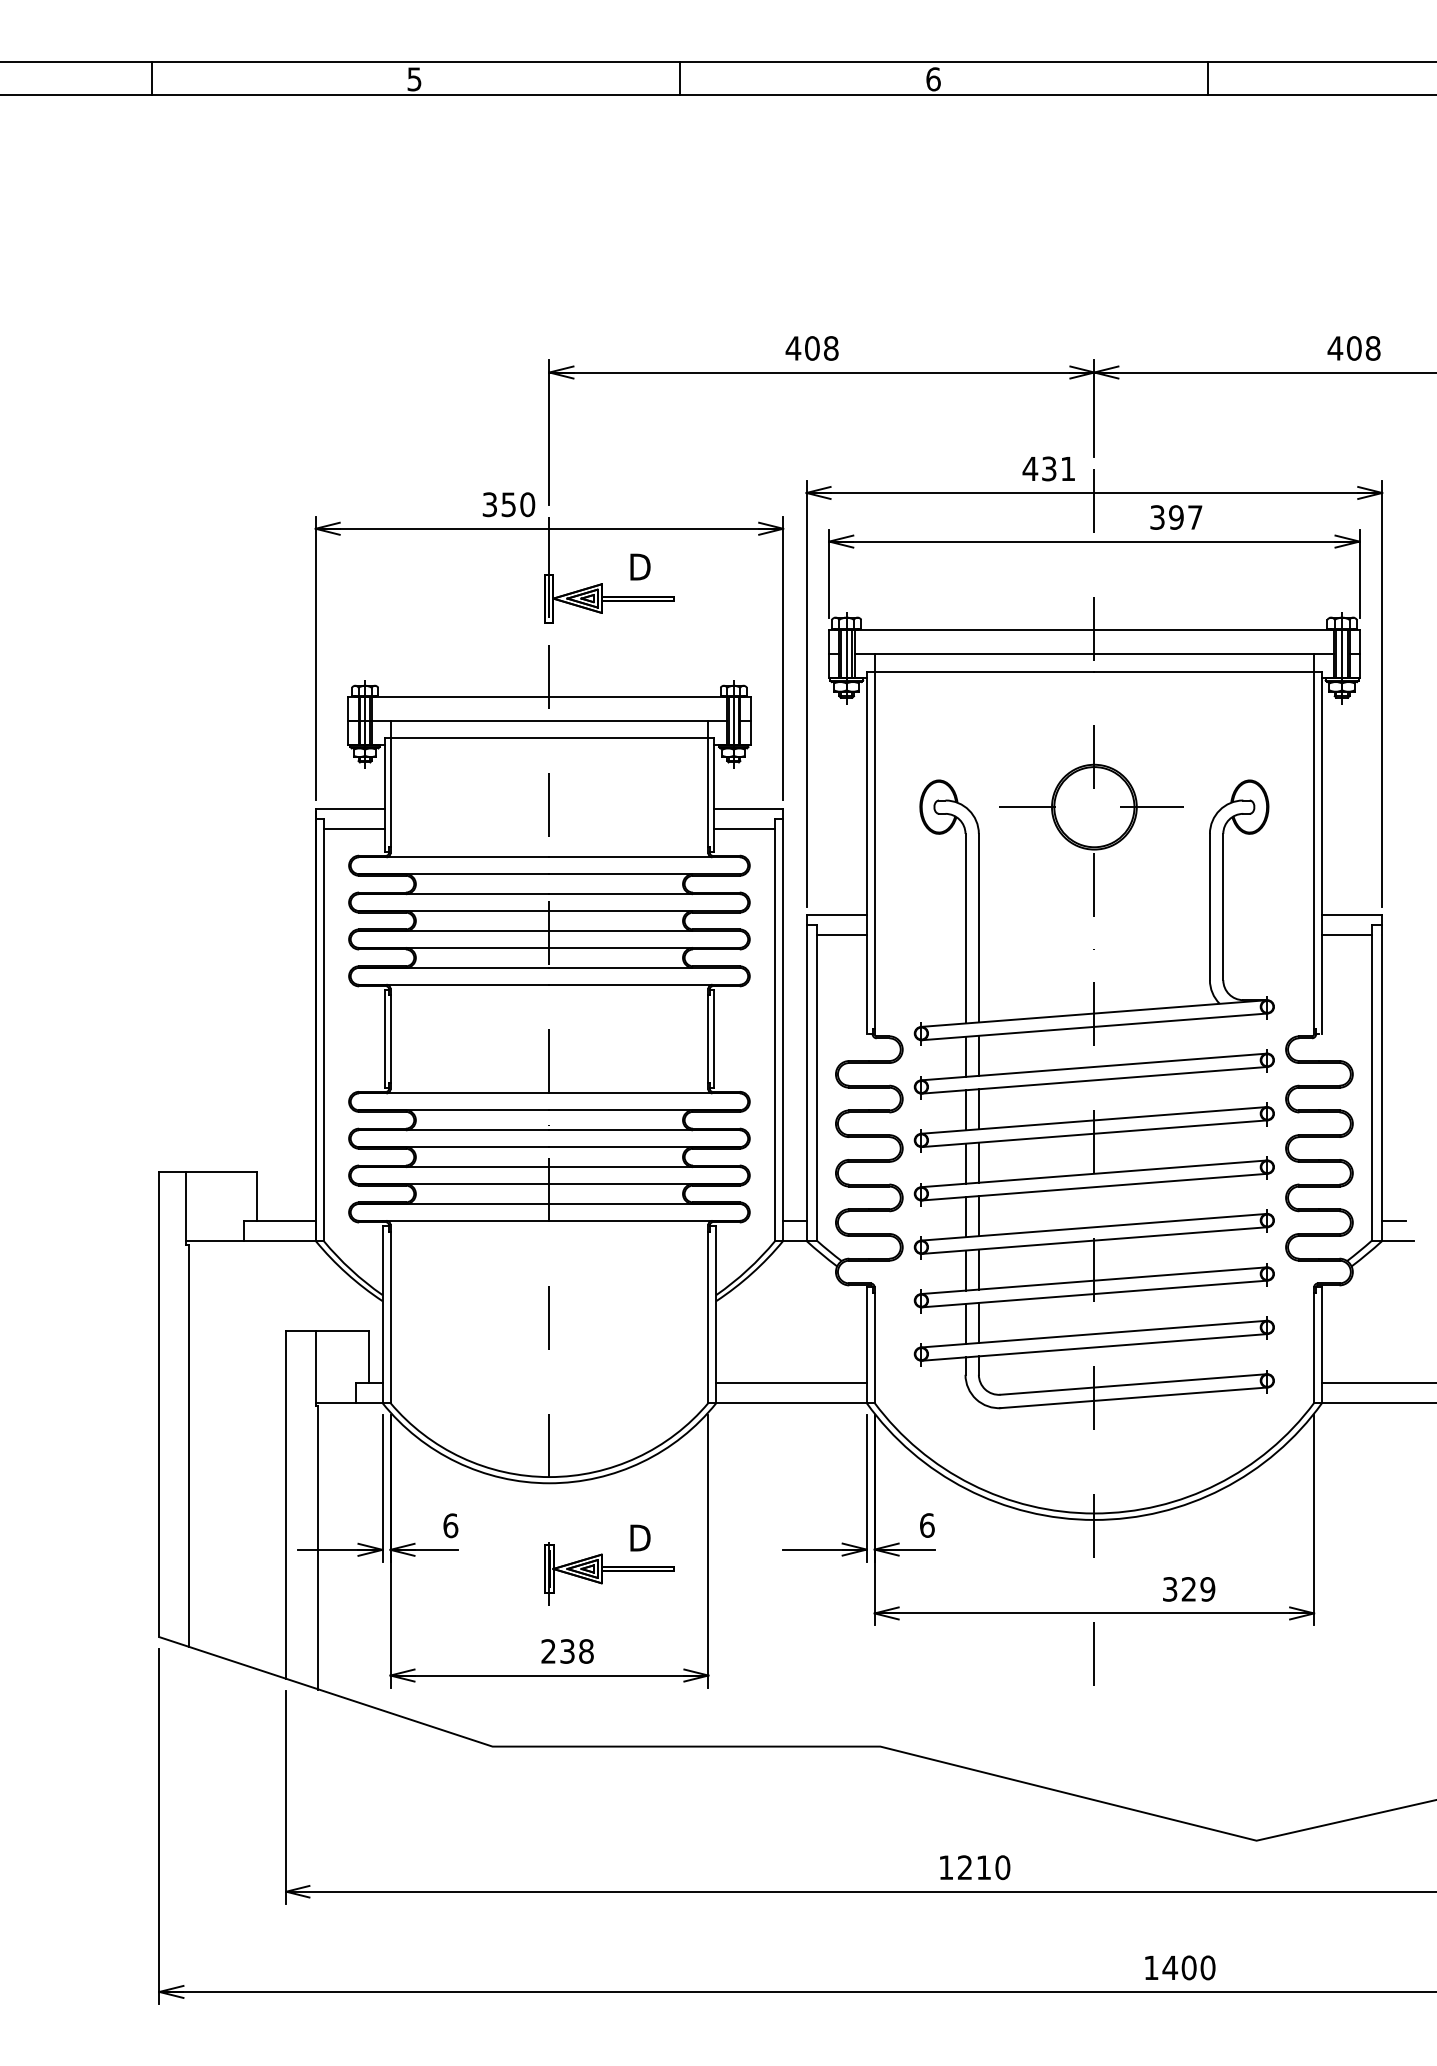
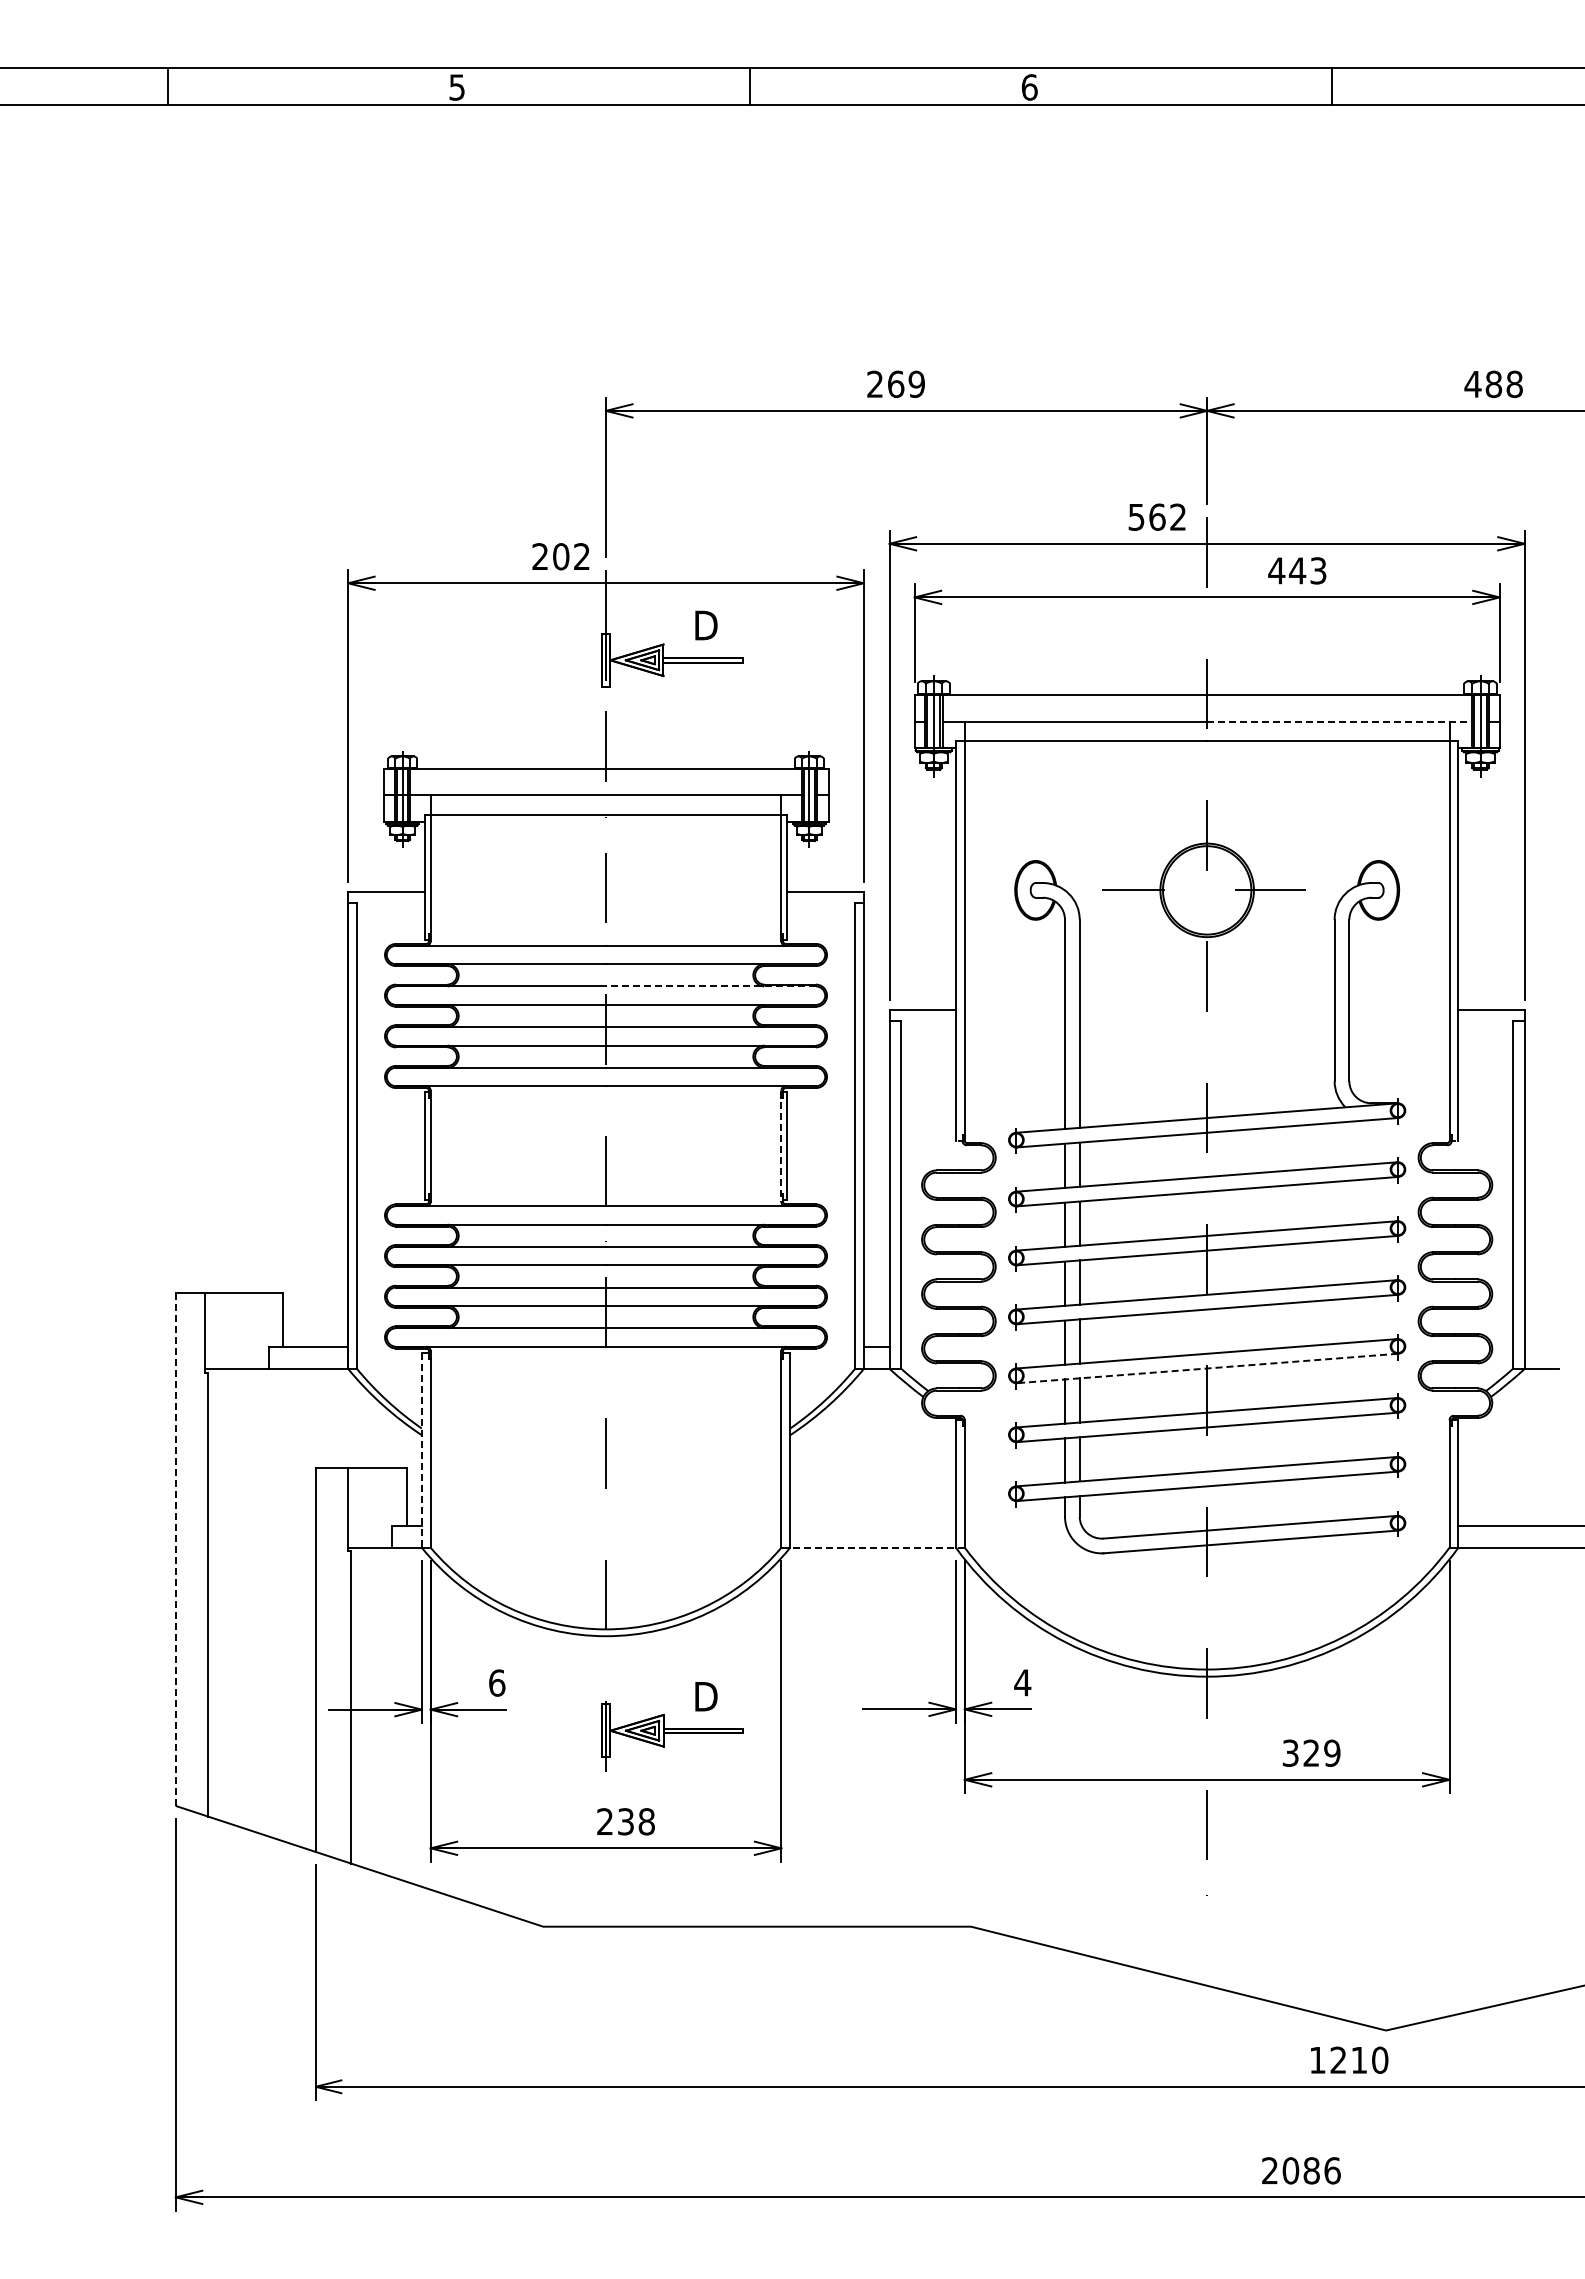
text: (811, 348) -> (895, 384), 408 -> 269
text: (1353, 348) -> (1493, 384), 408 -> 488
text: (1048, 468) -> (1156, 516), 431 -> 562
text: (509, 504) -> (561, 556), 350 -> 202
text: (1176, 517) -> (1297, 570), 397 -> 443
line: (1214, 654) -> (1339, 721), solid -> dashed
line: (354, 828) -> (390, 913), removed
line: (744, 828) -> (821, 913), removed
line: (645, 894) -> (711, 986), solid -> dashed
line: (841, 935) -> (928, 1031), removed
line: (1346, 935) -> (1485, 1031), removed
line: (708, 1039) -> (781, 1146), solid -> dashed
line: (1393, 1220) -> (1537, 1346), removed
line: (1093, 1240) -> (1206, 1368), solid -> dashed
line: (382, 1314) -> (421, 1450), solid -> dashed
line: (791, 1382) -> (872, 1525), removed
line: (791, 1402) -> (873, 1547), solid -> dashed
line: (159, 1404) -> (175, 1549), solid -> dashed
text: (926, 1525) -> (1022, 1682), 6 -> 4
text: (975, 1866) -> (1349, 2059), moved
text: (1179, 1967) -> (1301, 2170), 1400 -> 2086

